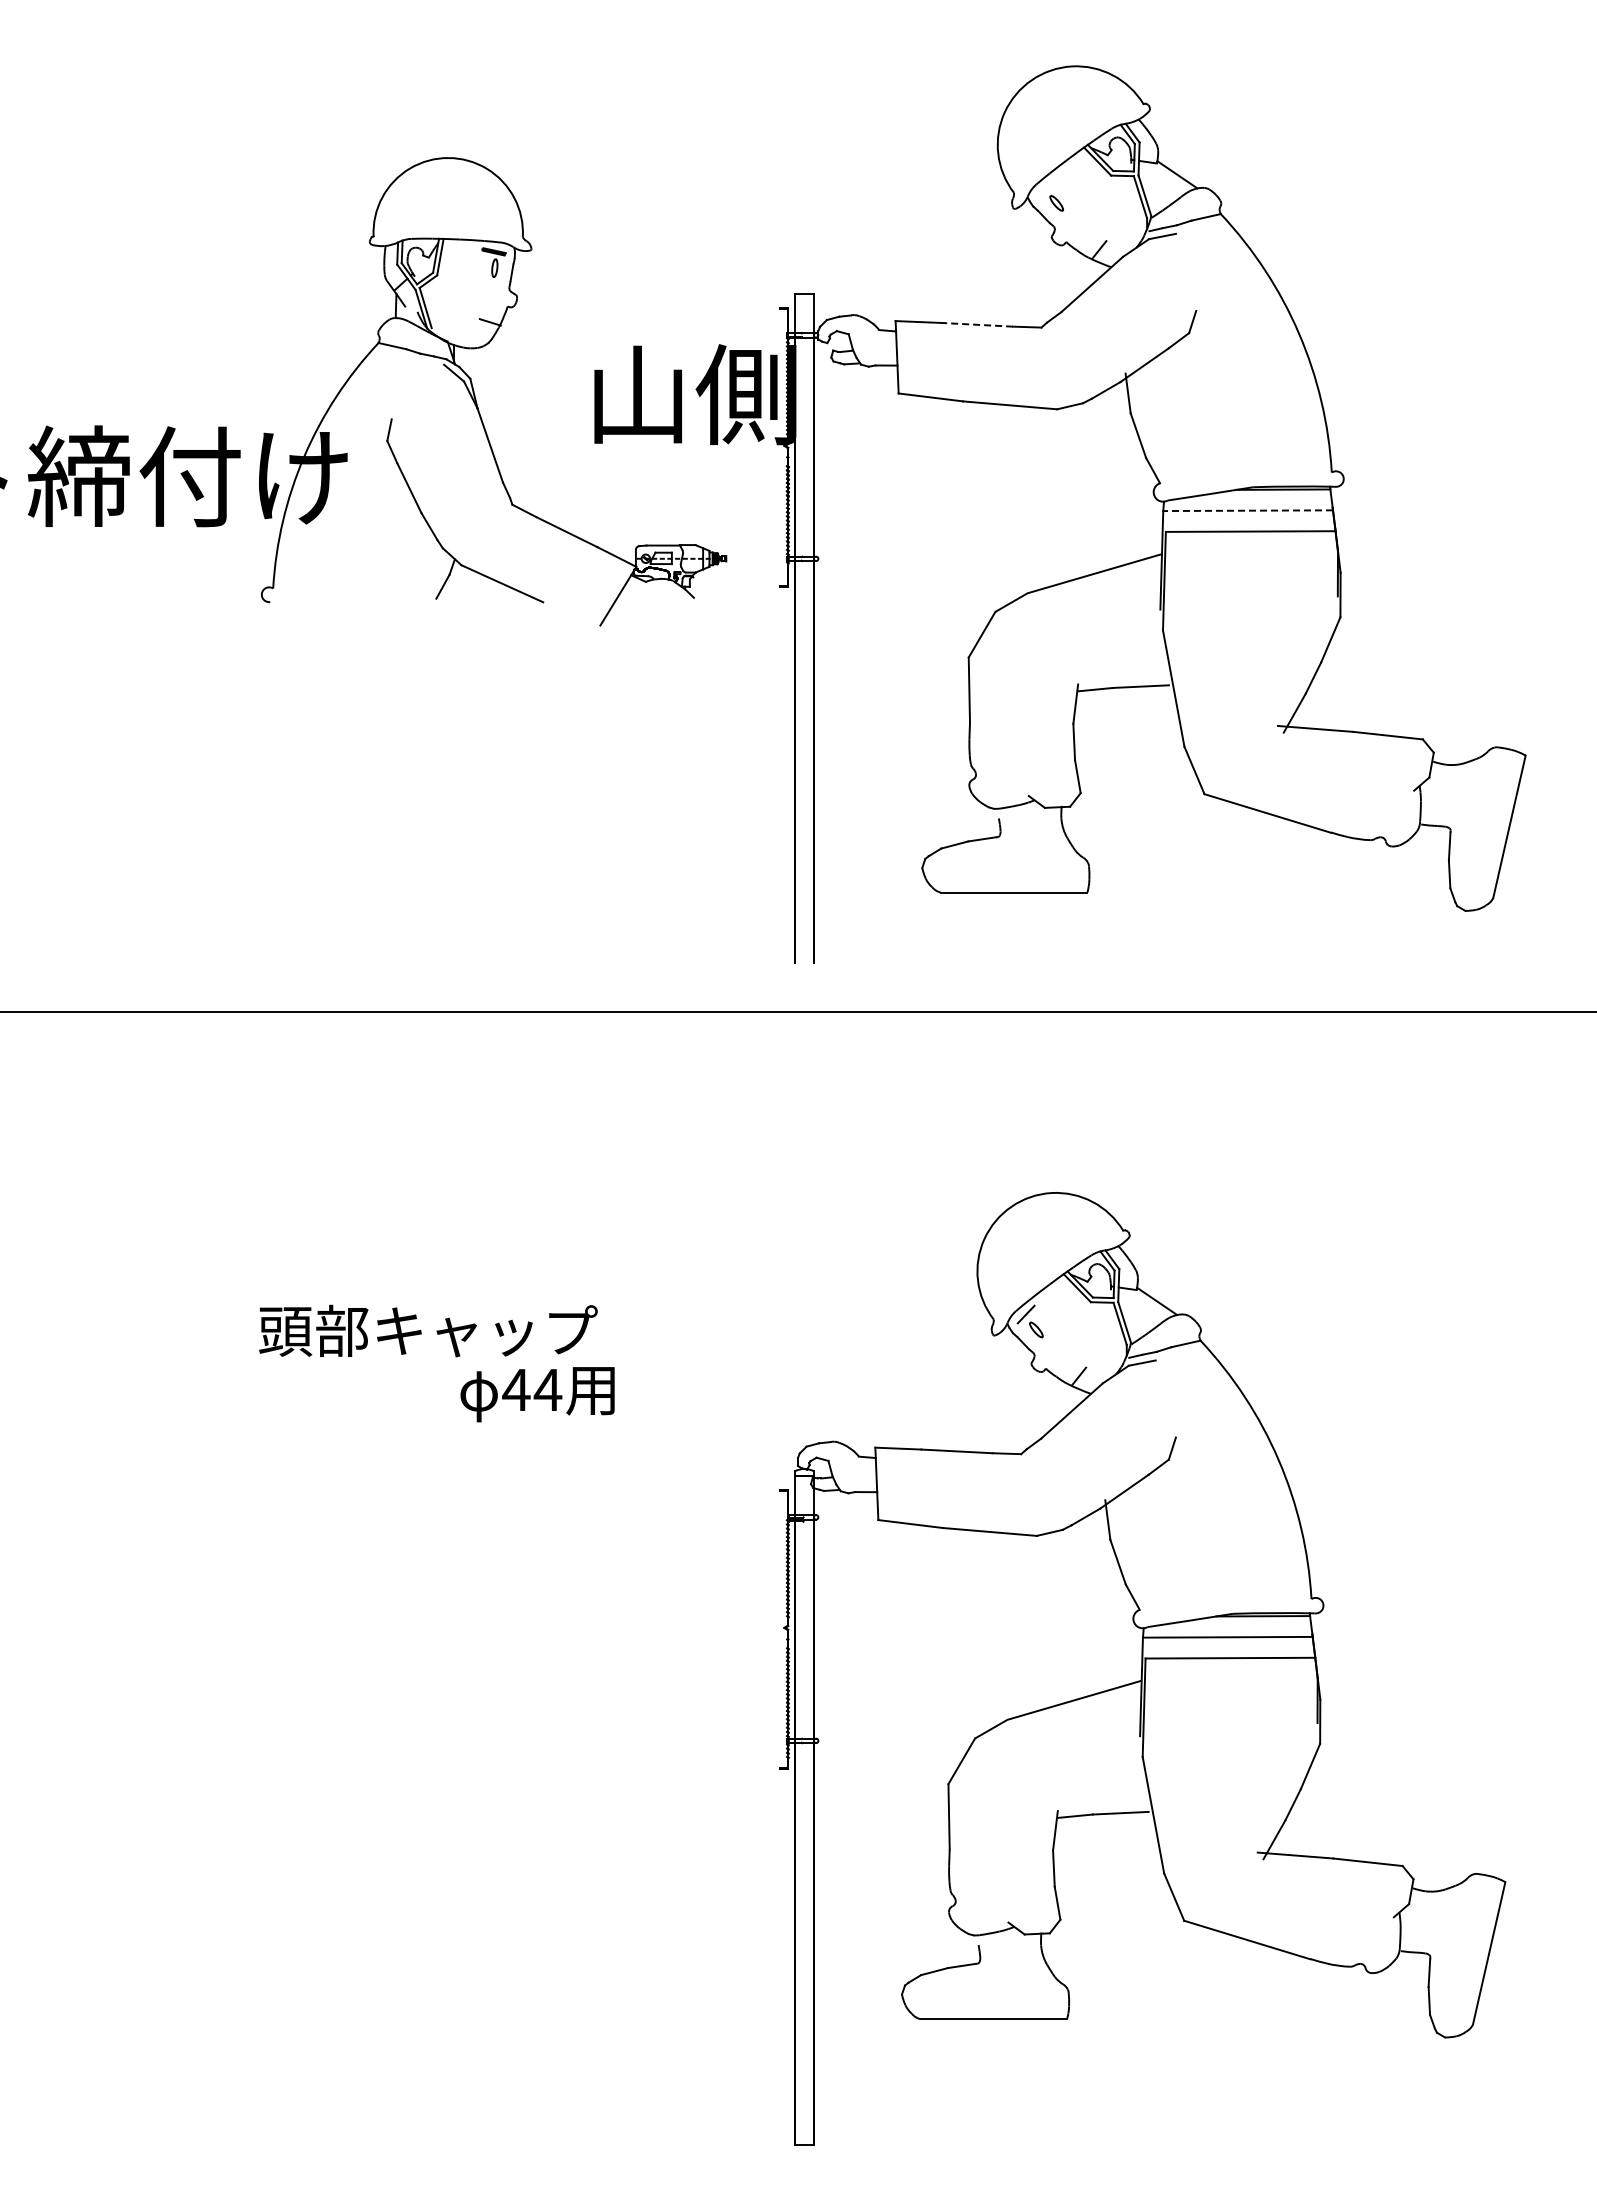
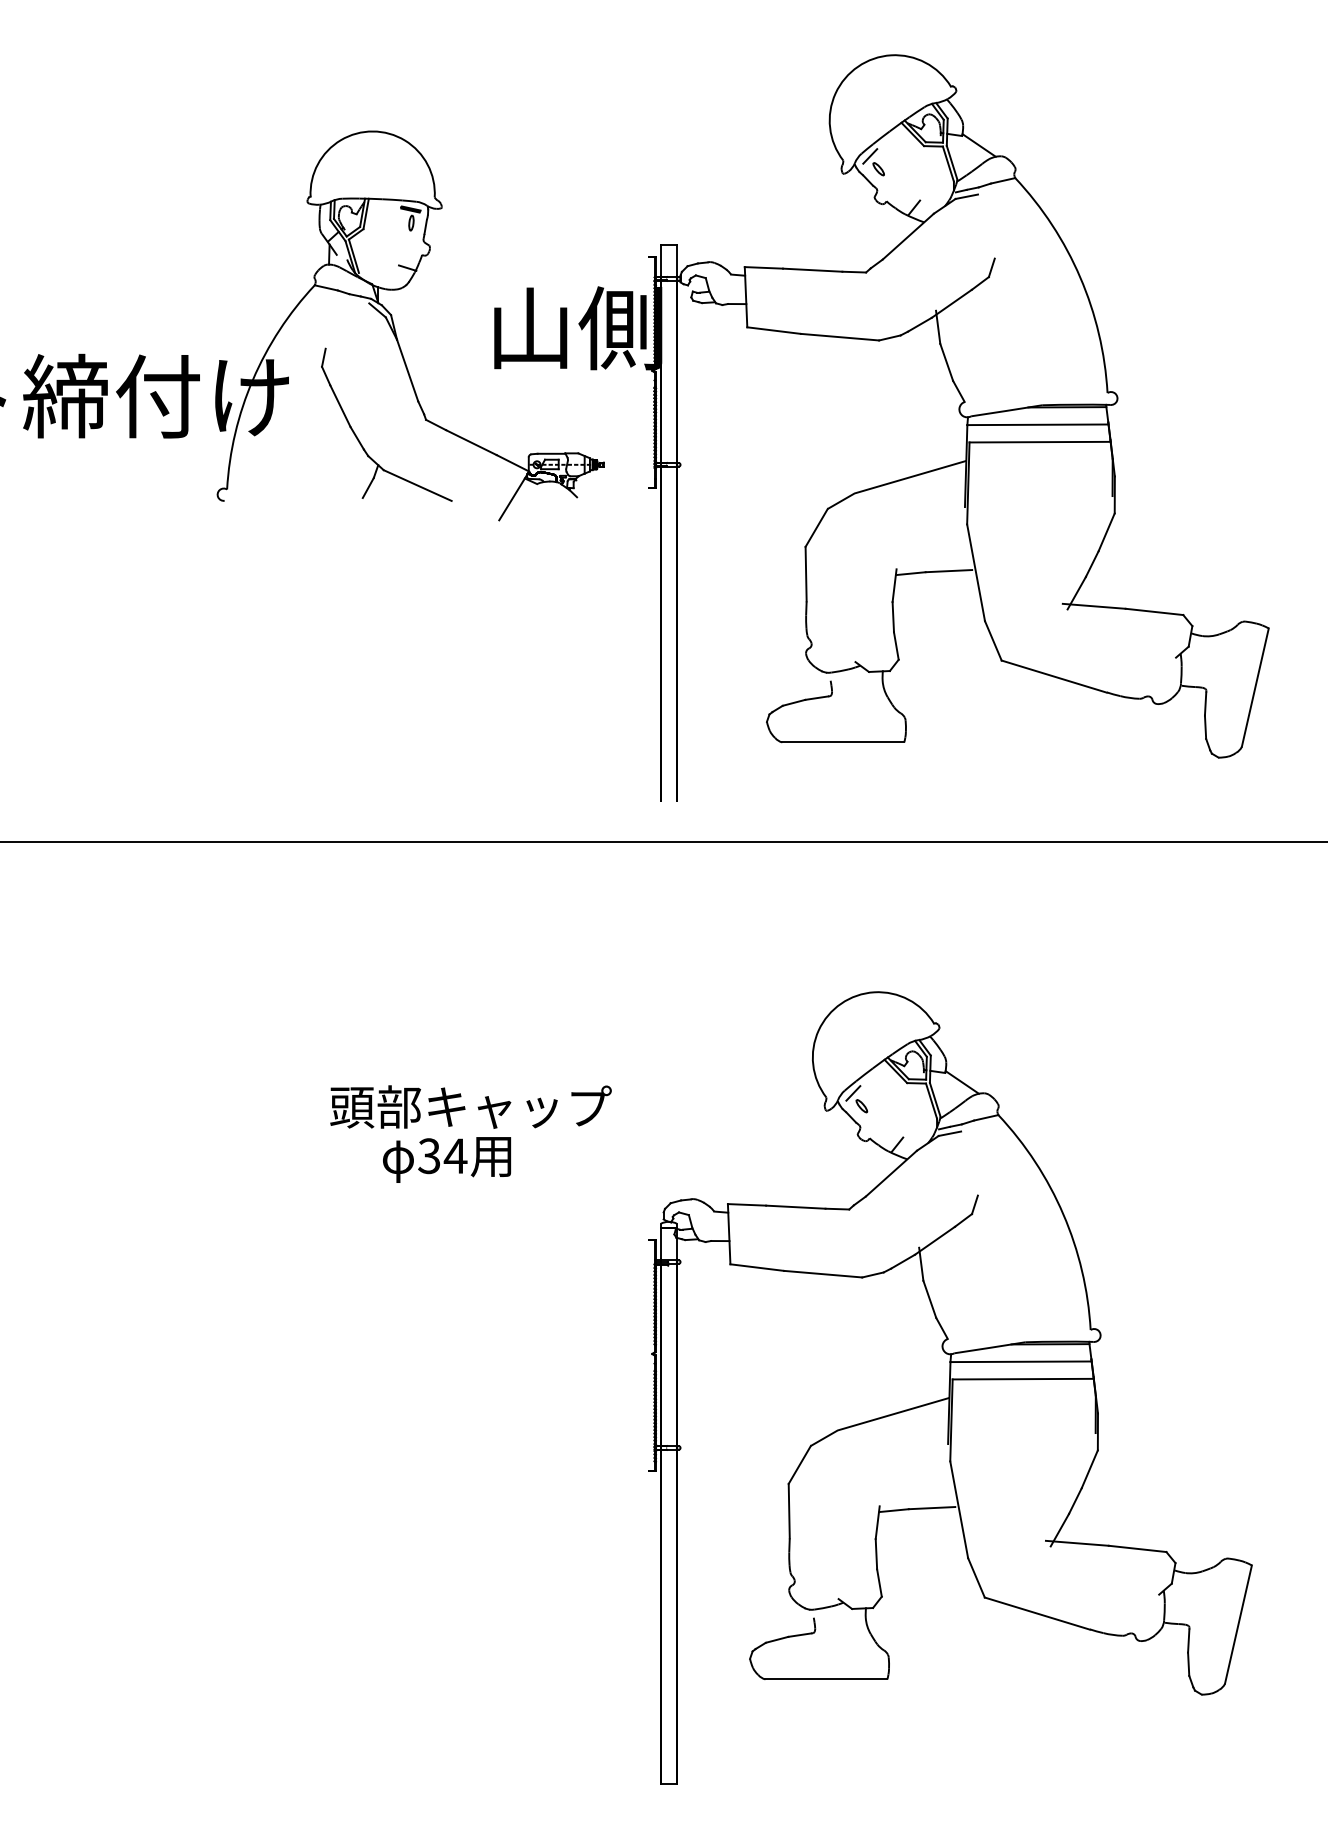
line: (1046, 187) -> (870, 155), added
line: (977, 324) -> (812, 269), dashed -> solid
line: (1248, 510) -> (1038, 424), dashed -> solid
text: (428, 1330) -> (471, 1106), moved
text: (516, 1389) -> (429, 1155), 44 -> 34

